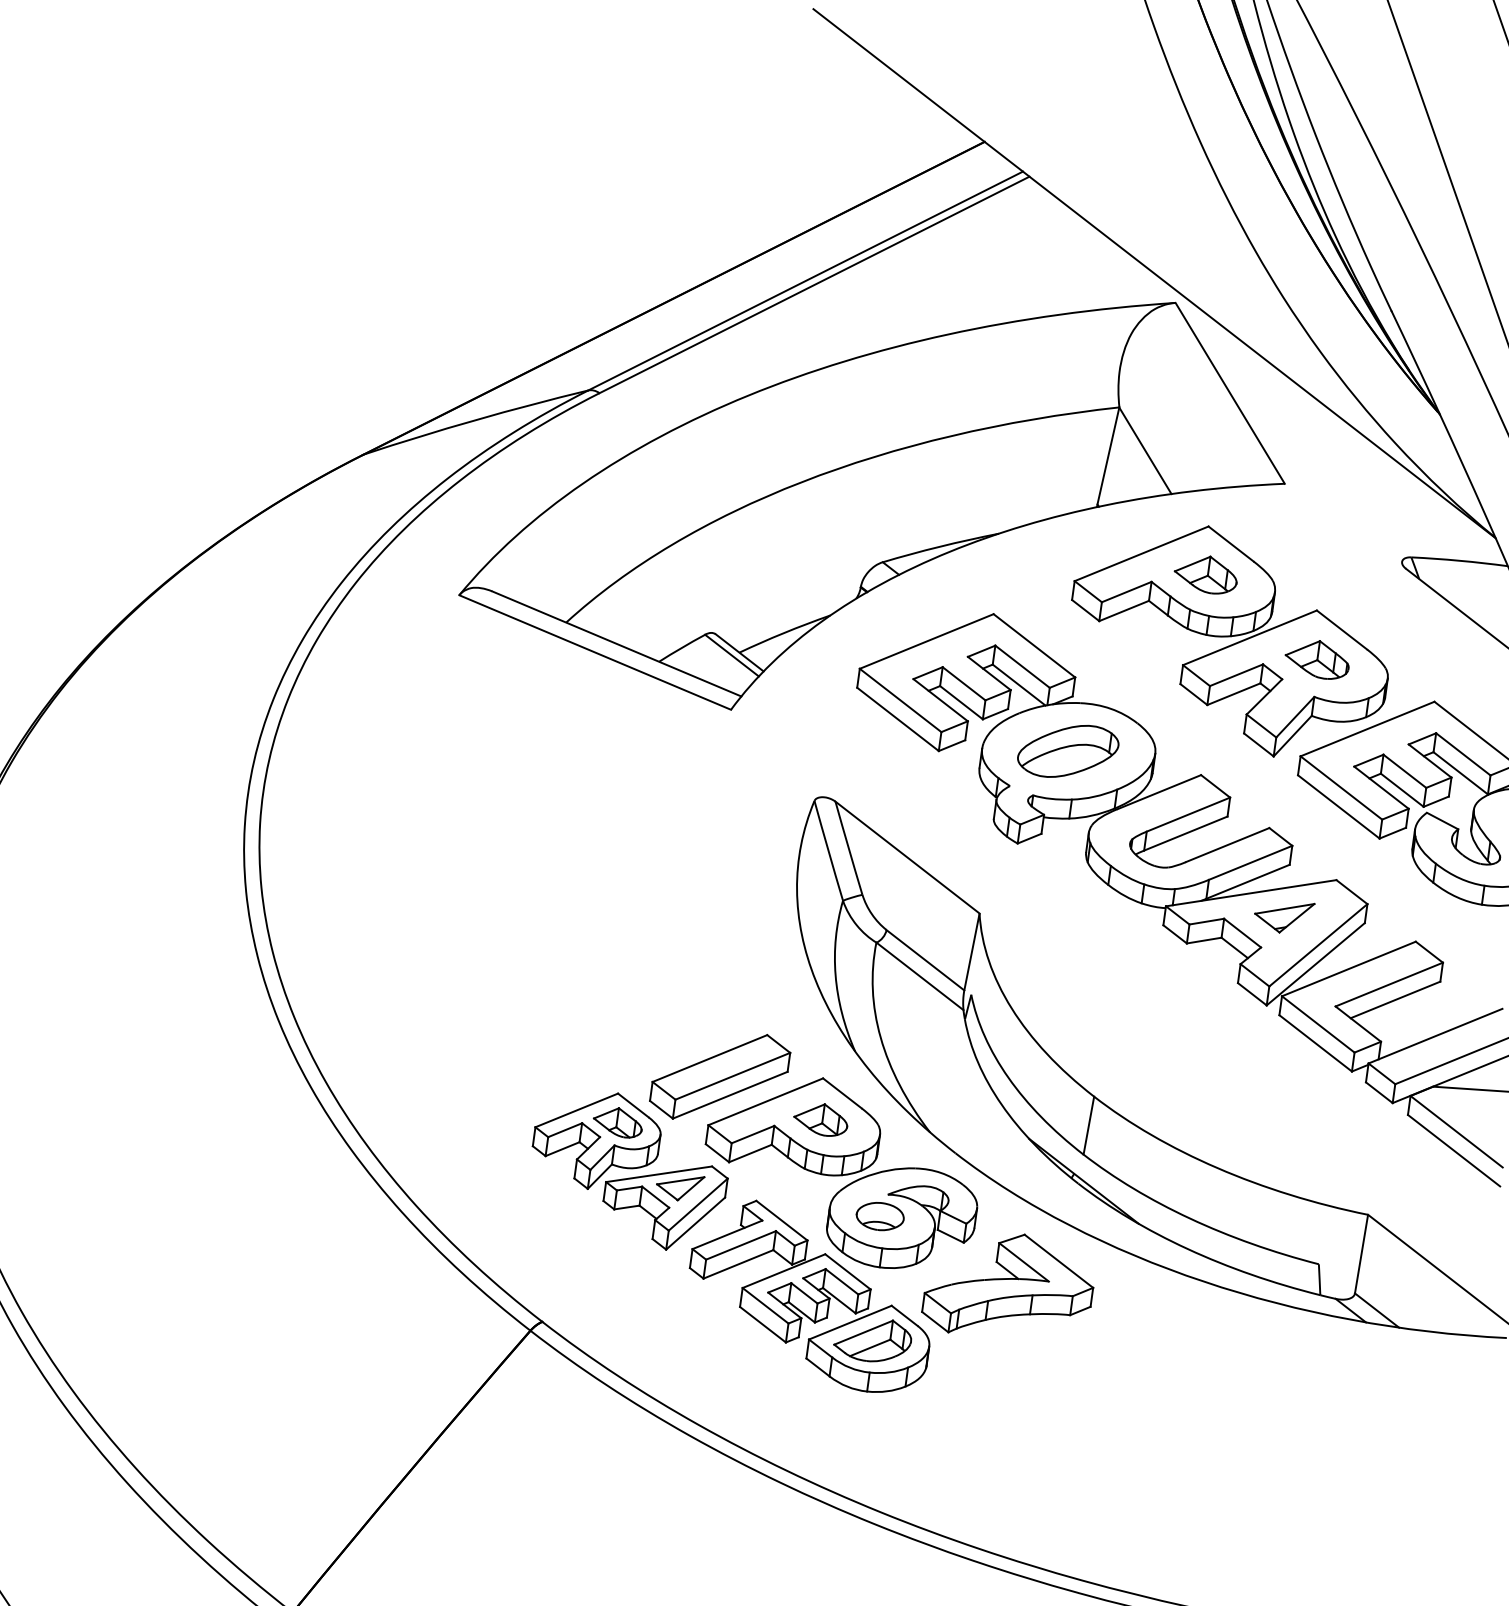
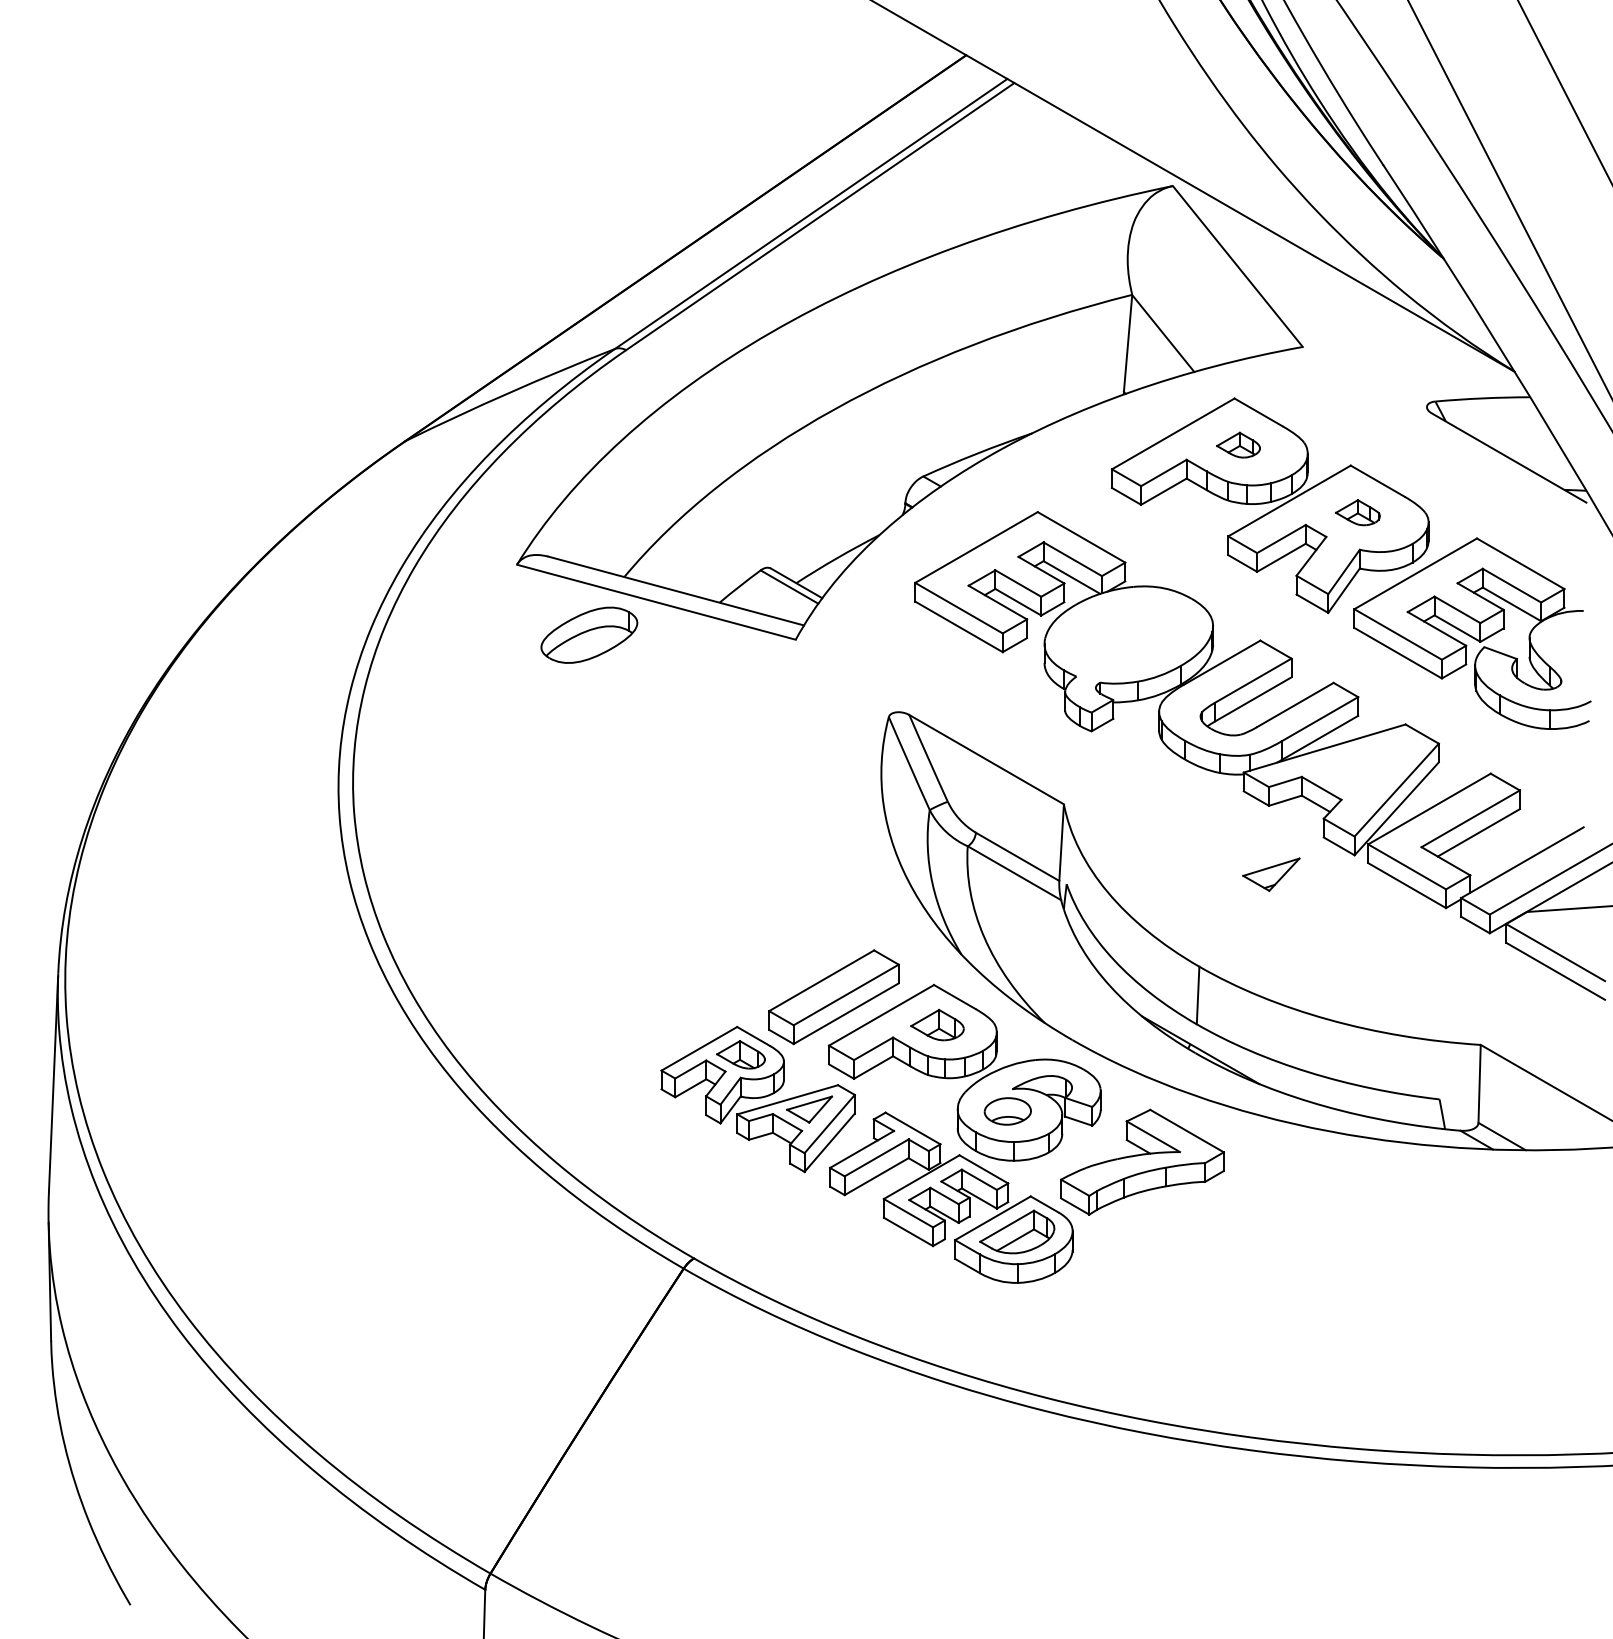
part: (1206, 573) -> (1238, 444), size x0.7
part: (1317, 658) -> (1357, 512), size x0.7
part: (1068, 750) -> (589, 634), moved
part: (1283, 916) -> (1271, 874), moved

